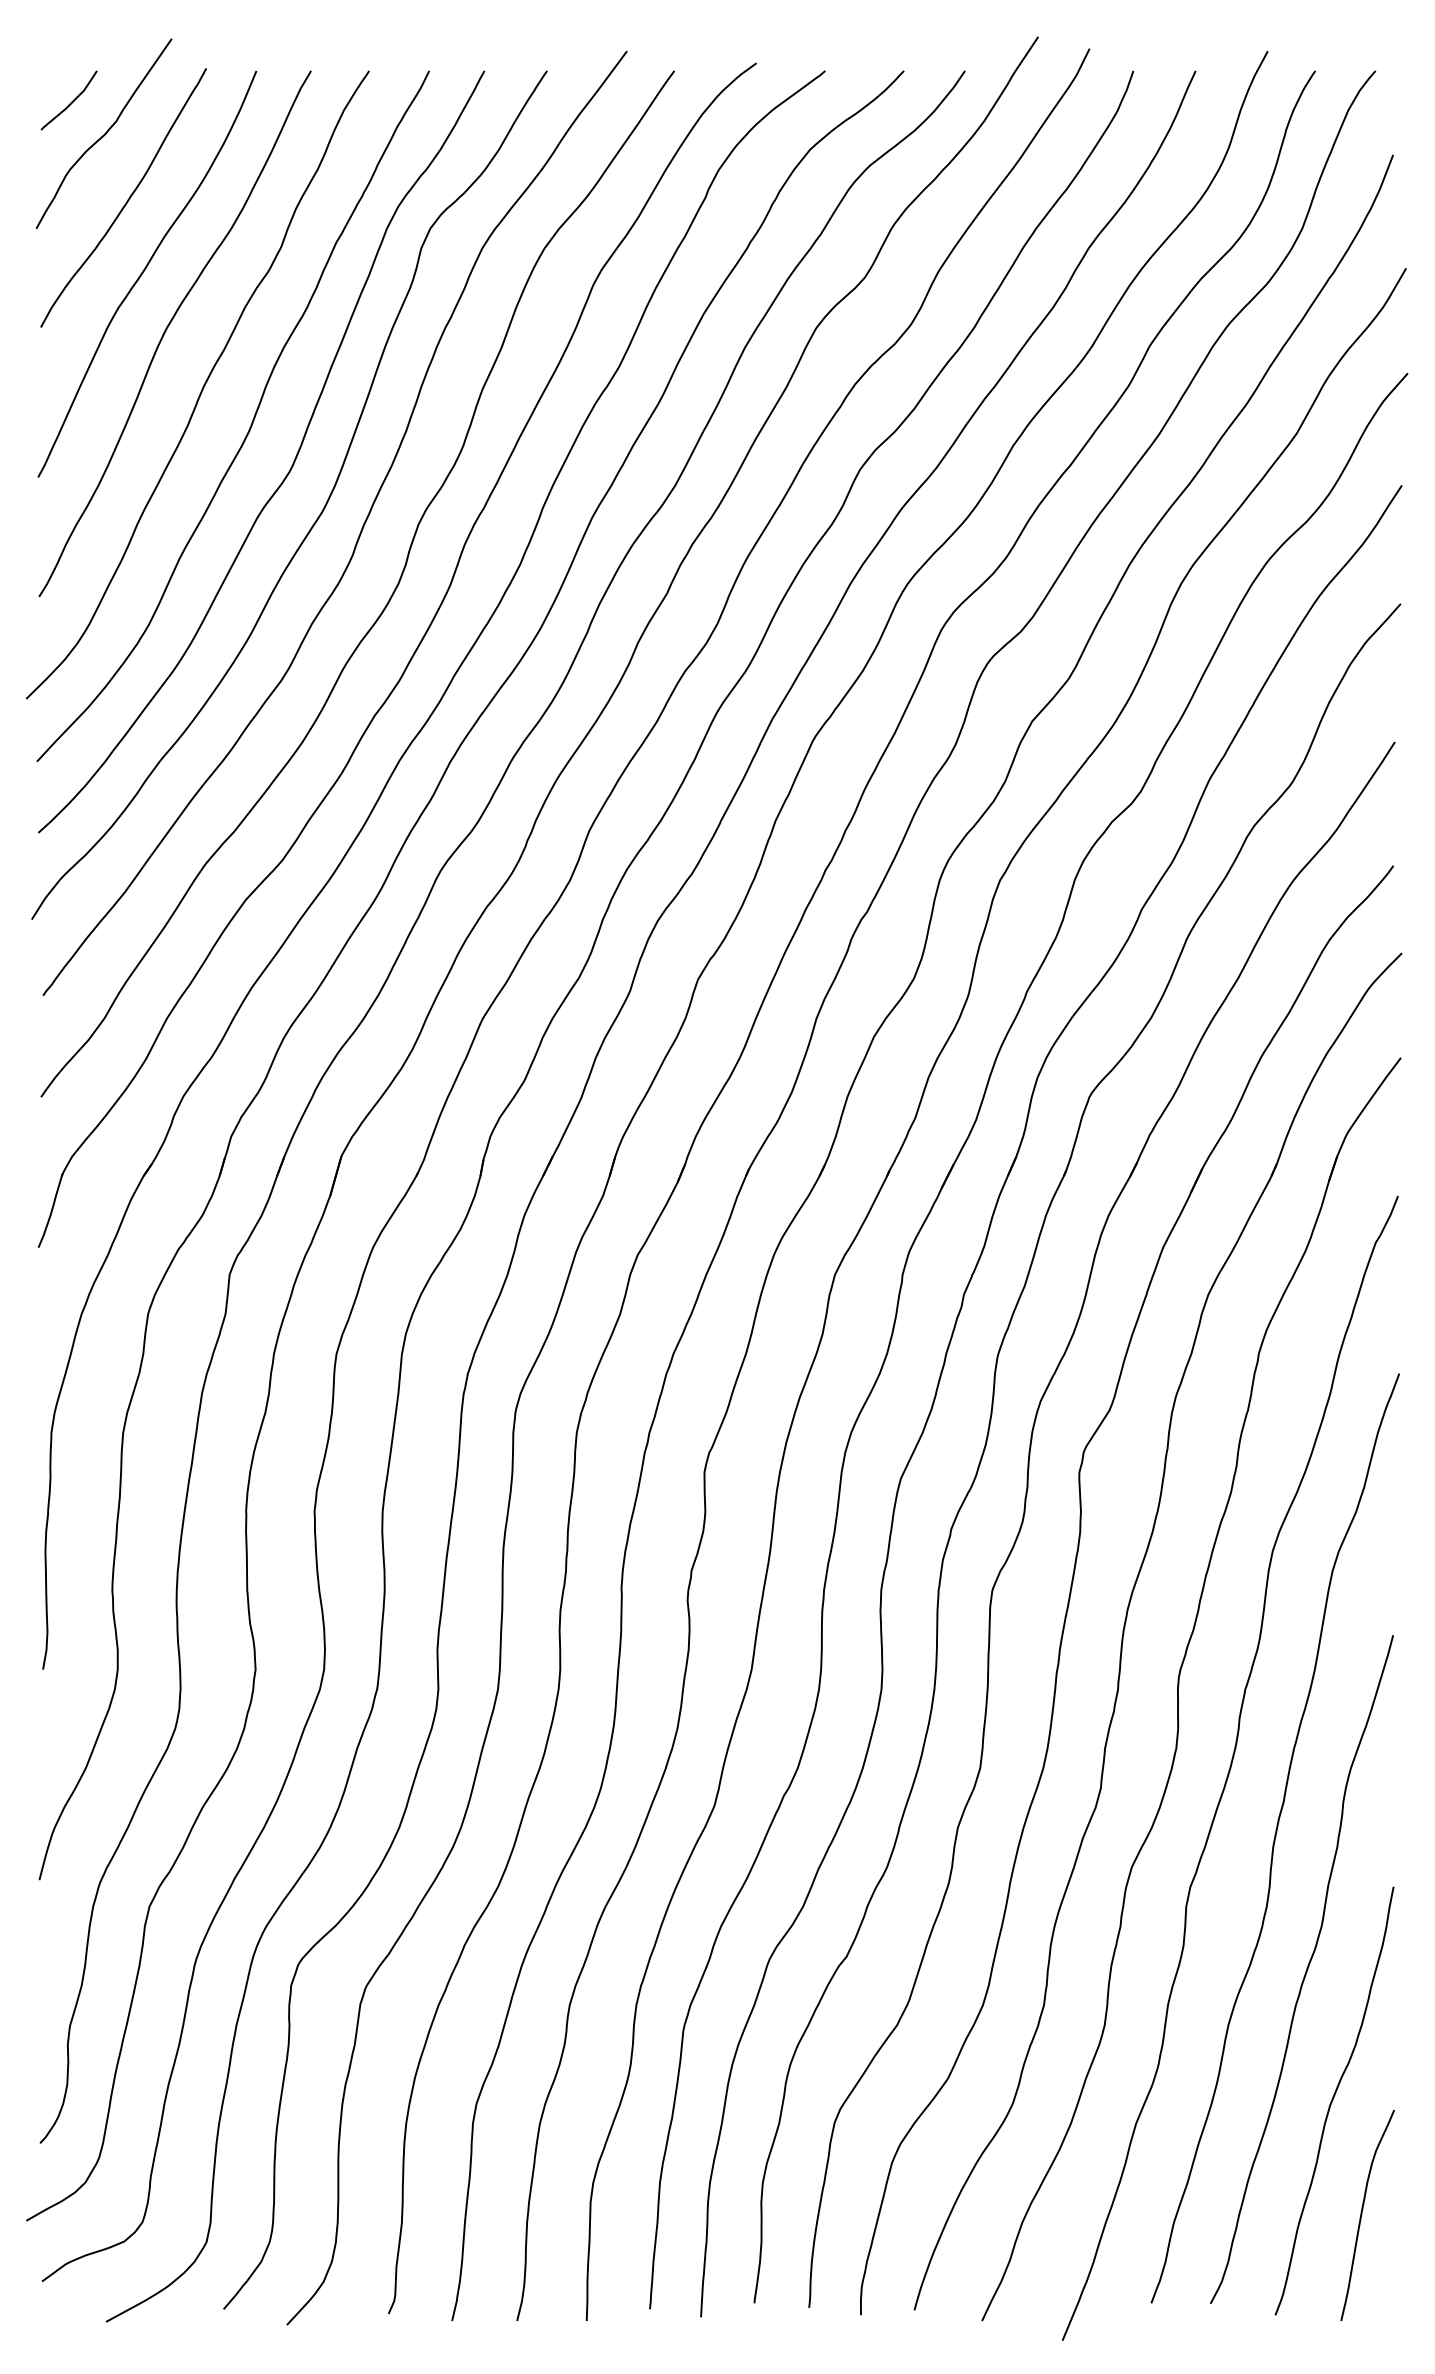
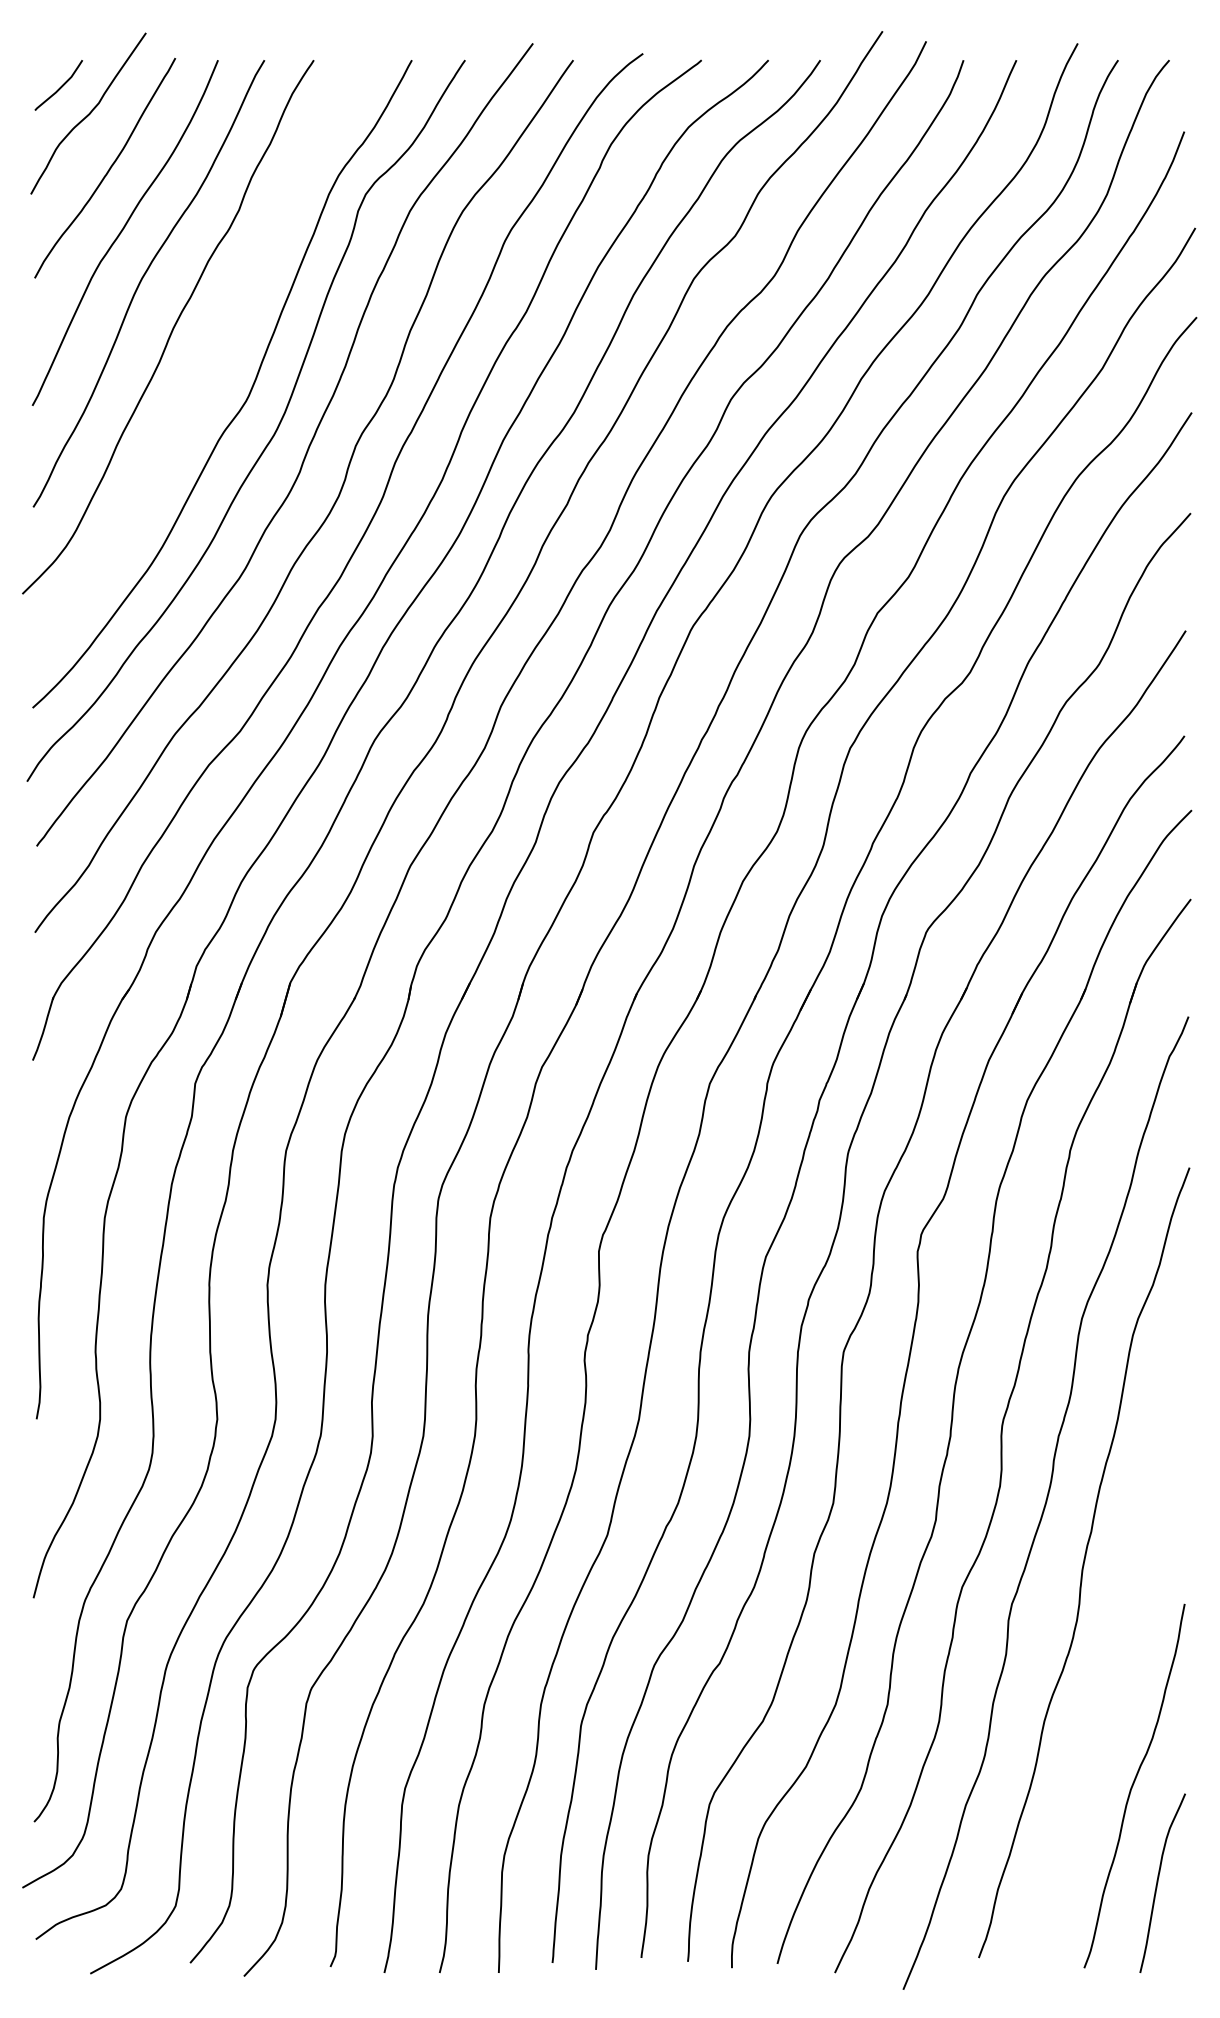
curve: (251, 422) -> (213, 359), removed
curve: (1305, 1971) -> (1109, 1675), removed

